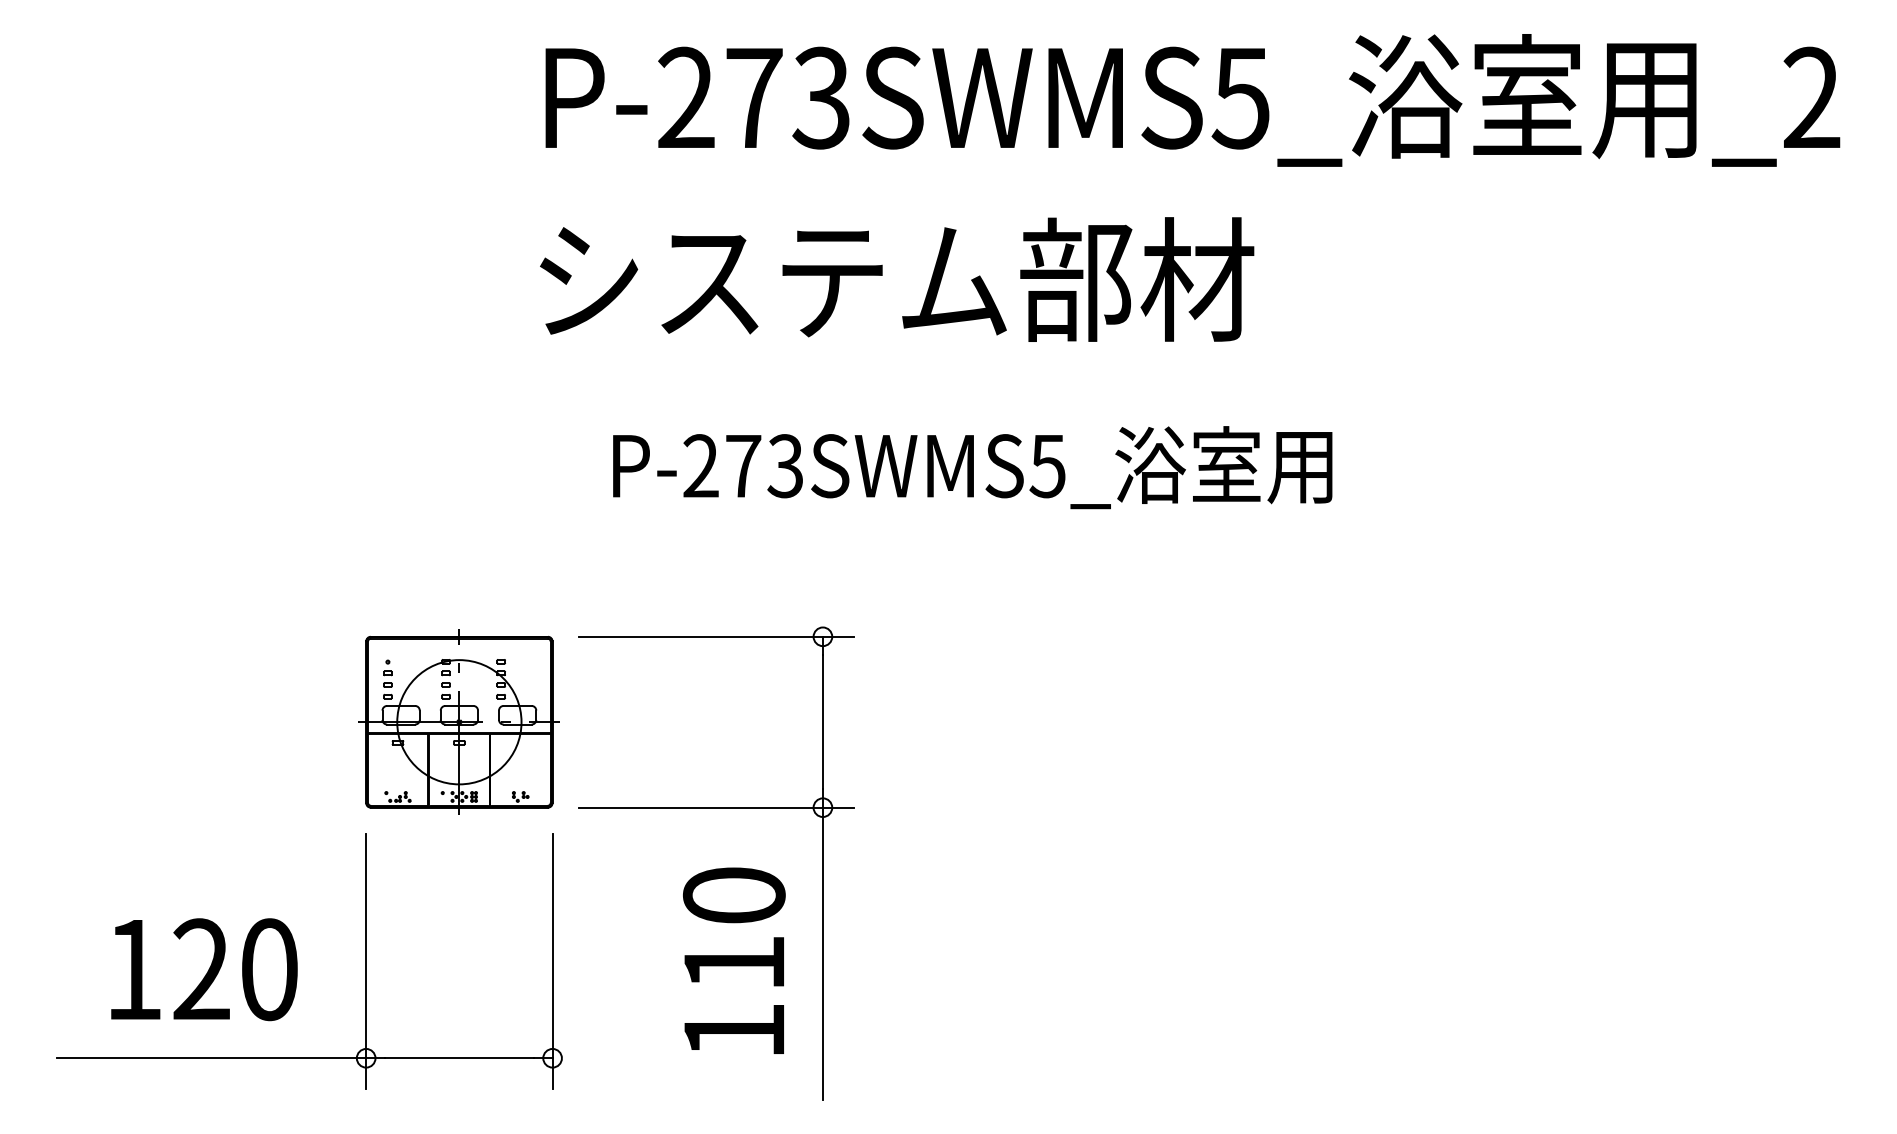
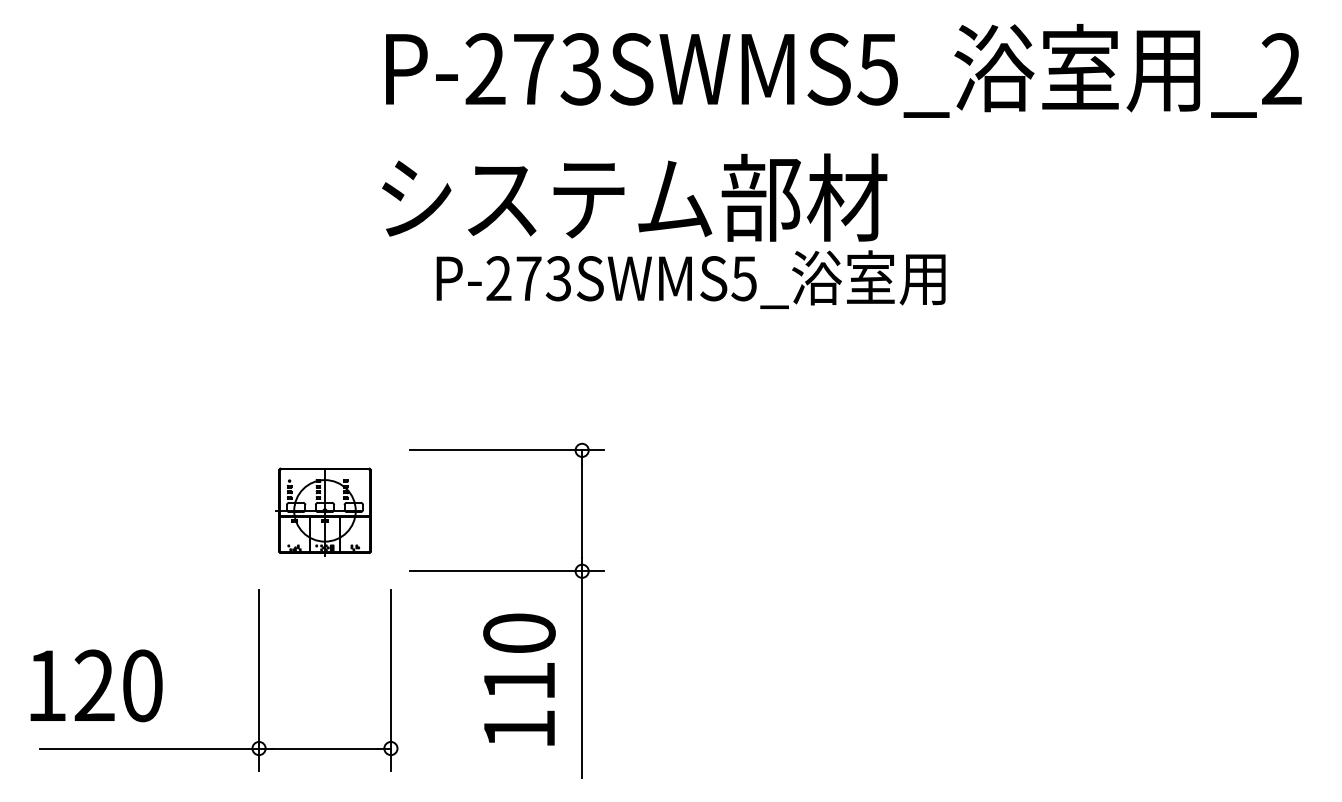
text: (971, 467) -> (690, 279), moved
part: (458, 721) -> (324, 510), size x0.7
text: (204, 969) -> (96, 685), moved

